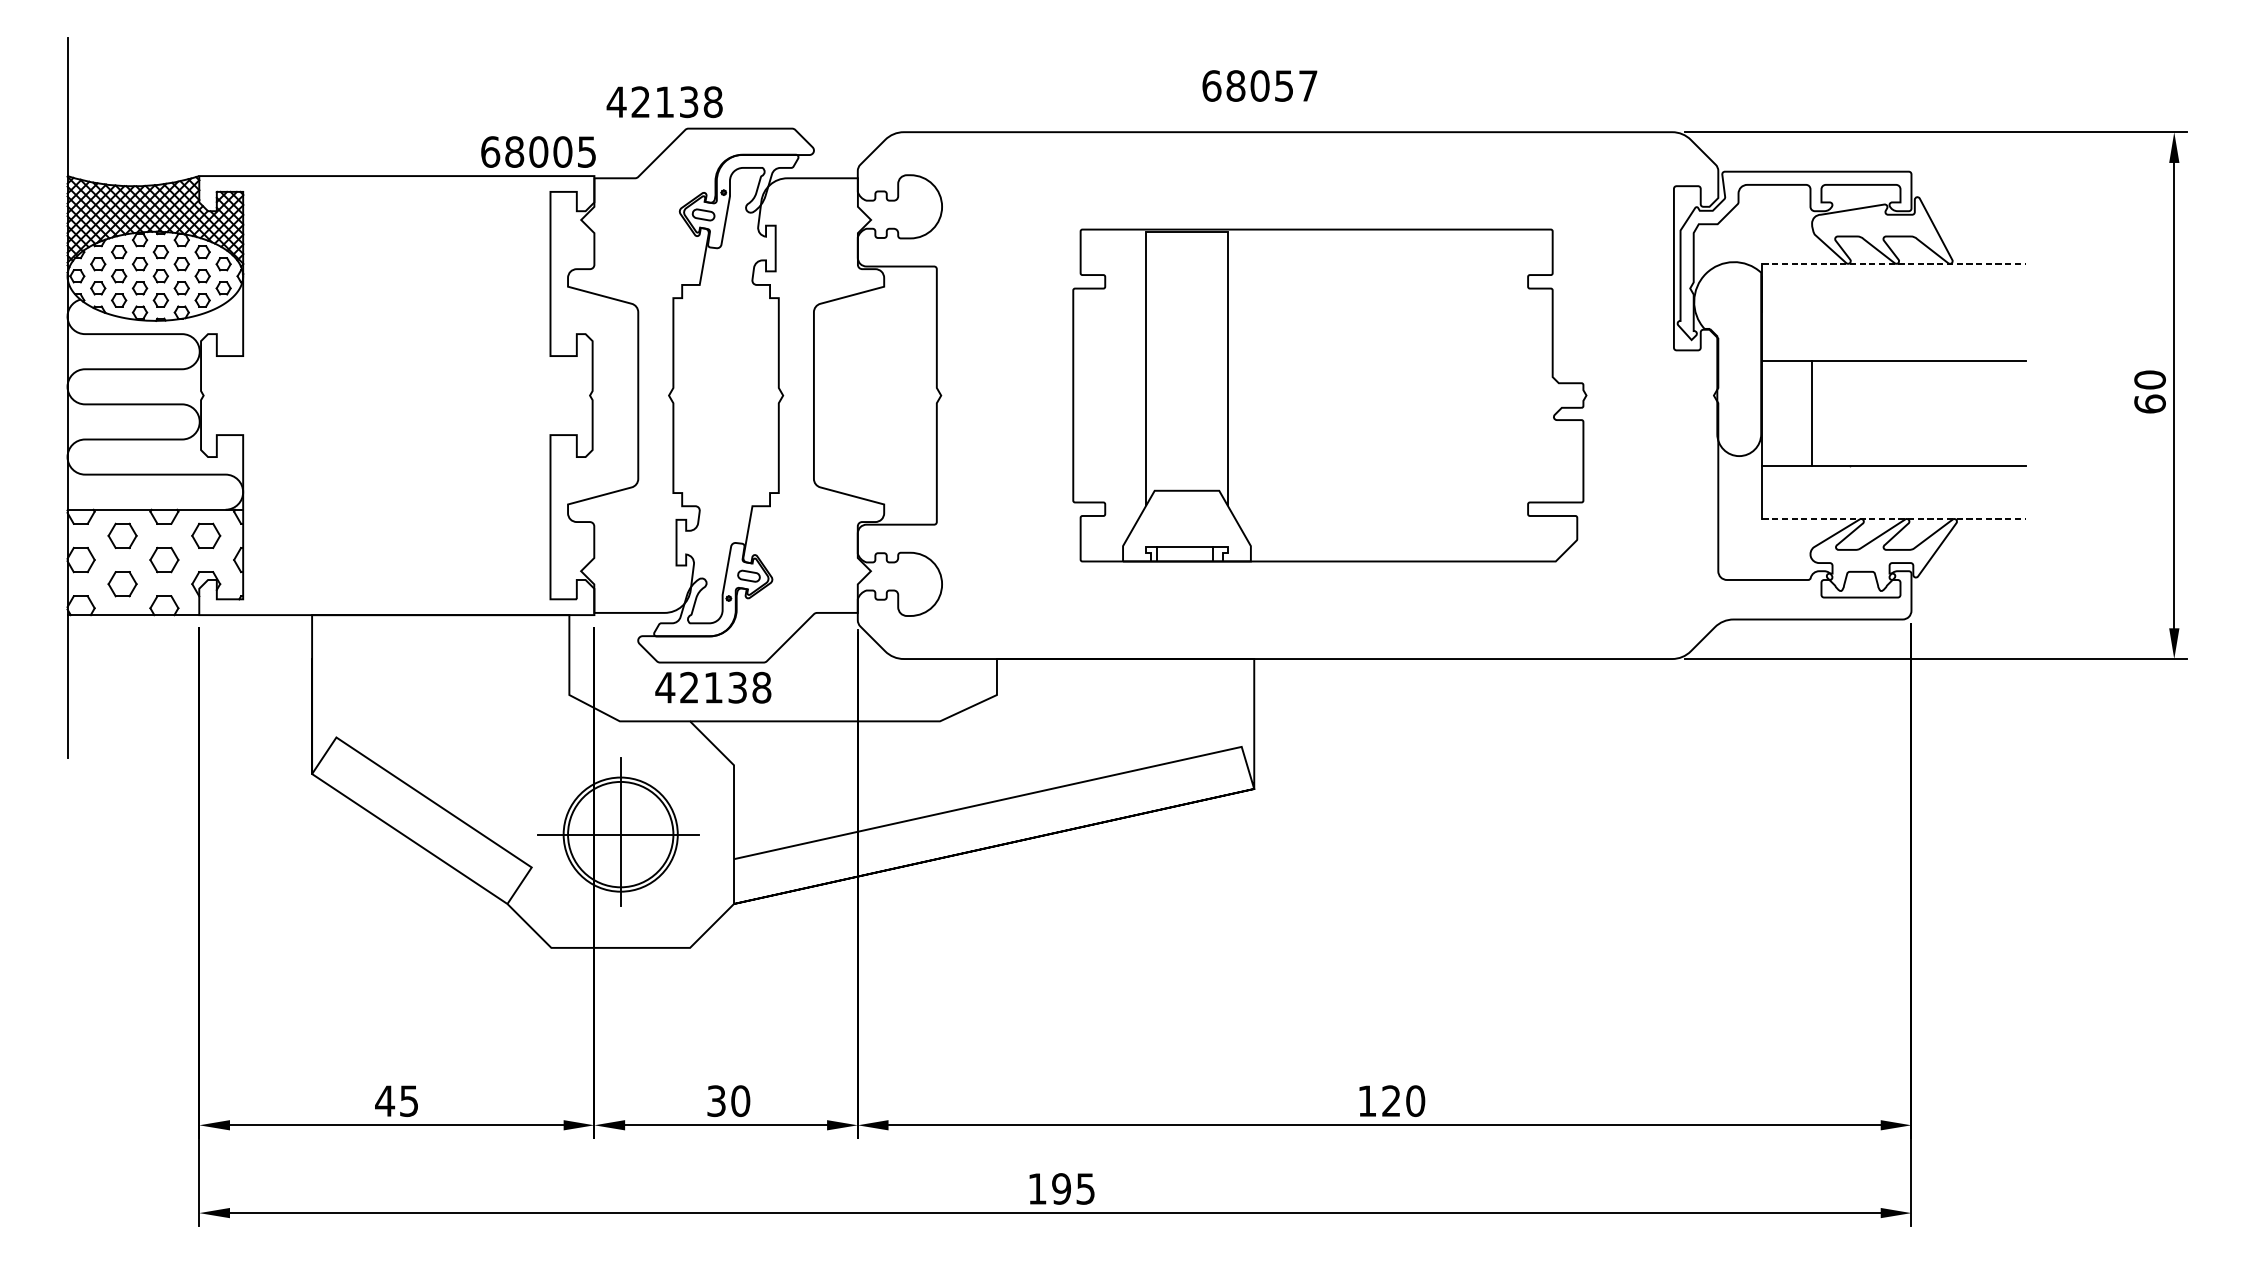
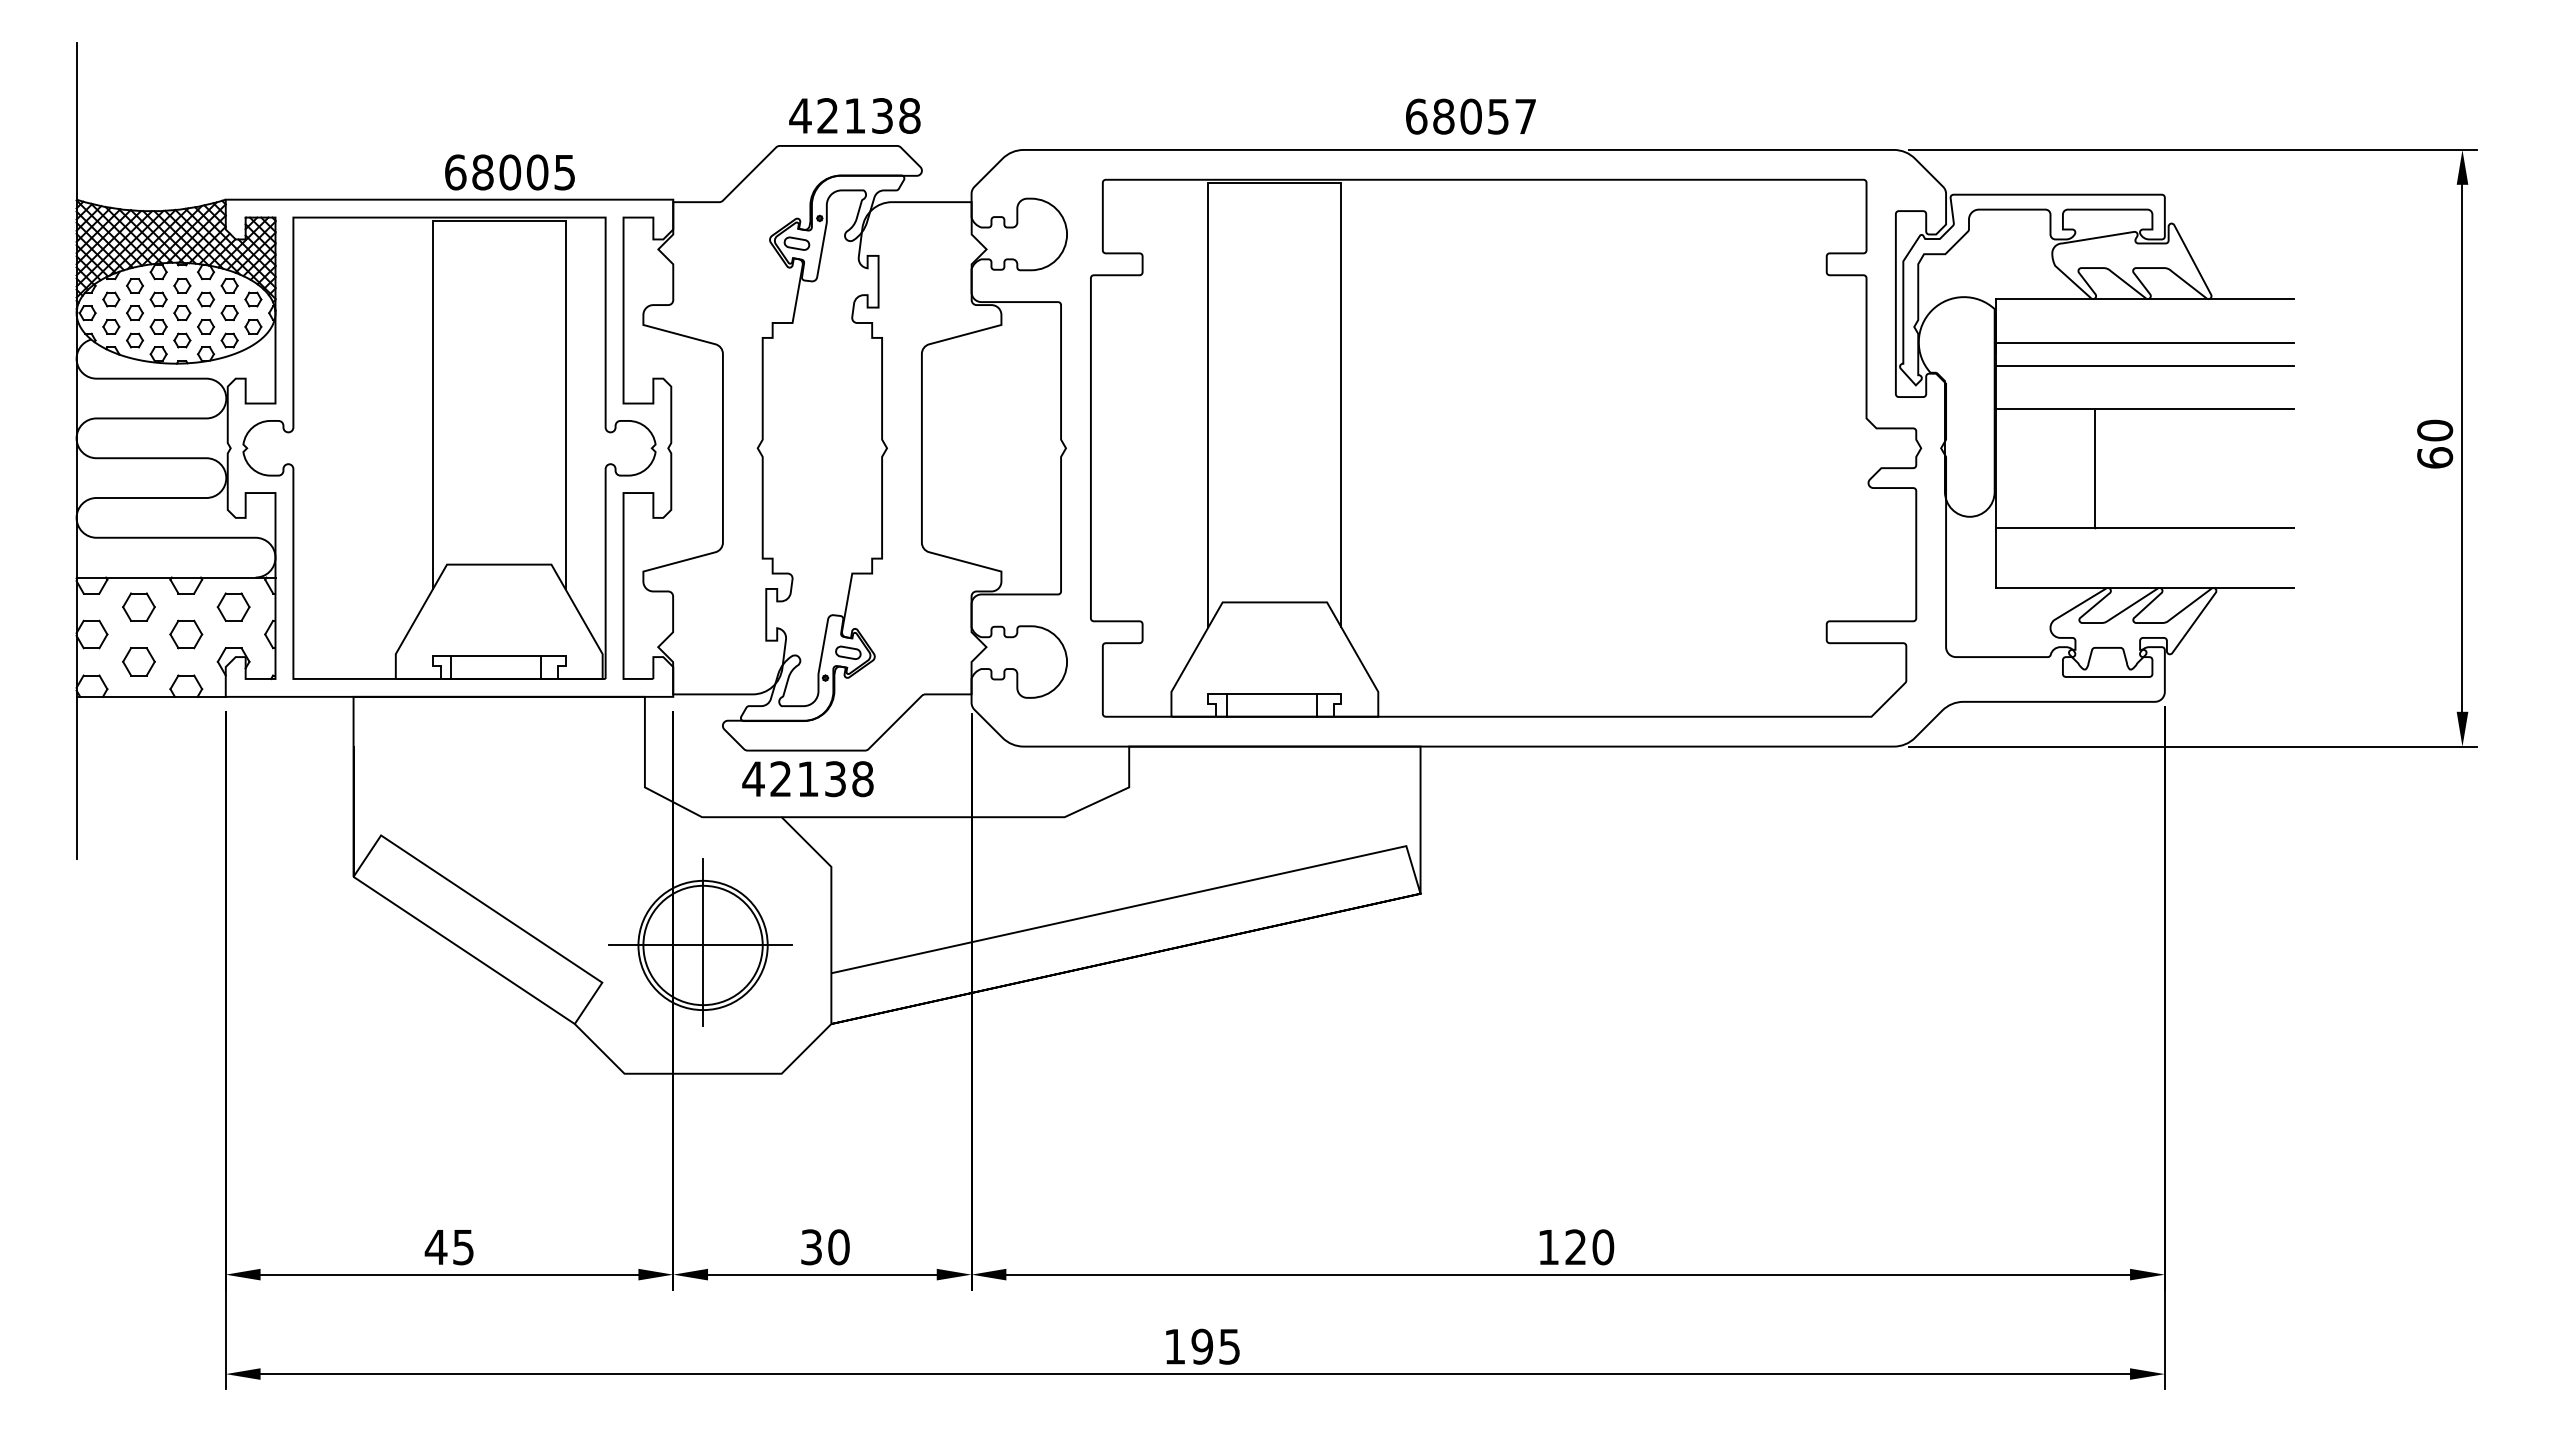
text: (1259, 85) -> (1470, 116), moved
text: (664, 101) -> (854, 115), moved
text: (538, 152) -> (509, 172), moved
line: (1894, 264) -> (2145, 299), dashed -> solid
line: (1893, 303) -> (2144, 343), added
line: (1893, 323) -> (2144, 366), added
part: (396, 394) -> (449, 447), added
part: (1330, 394) -> (1506, 447), size x1.43
line: (1812, 413) -> (2095, 468), moved
line: (1894, 518) -> (2145, 587), dashed -> solid

